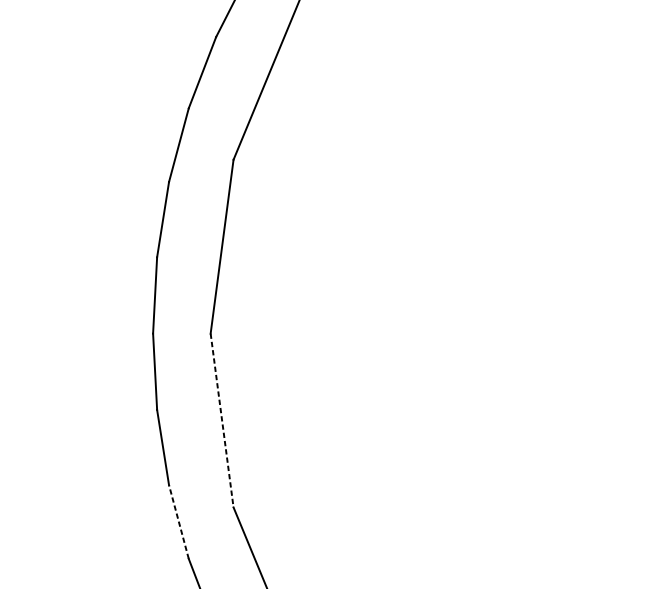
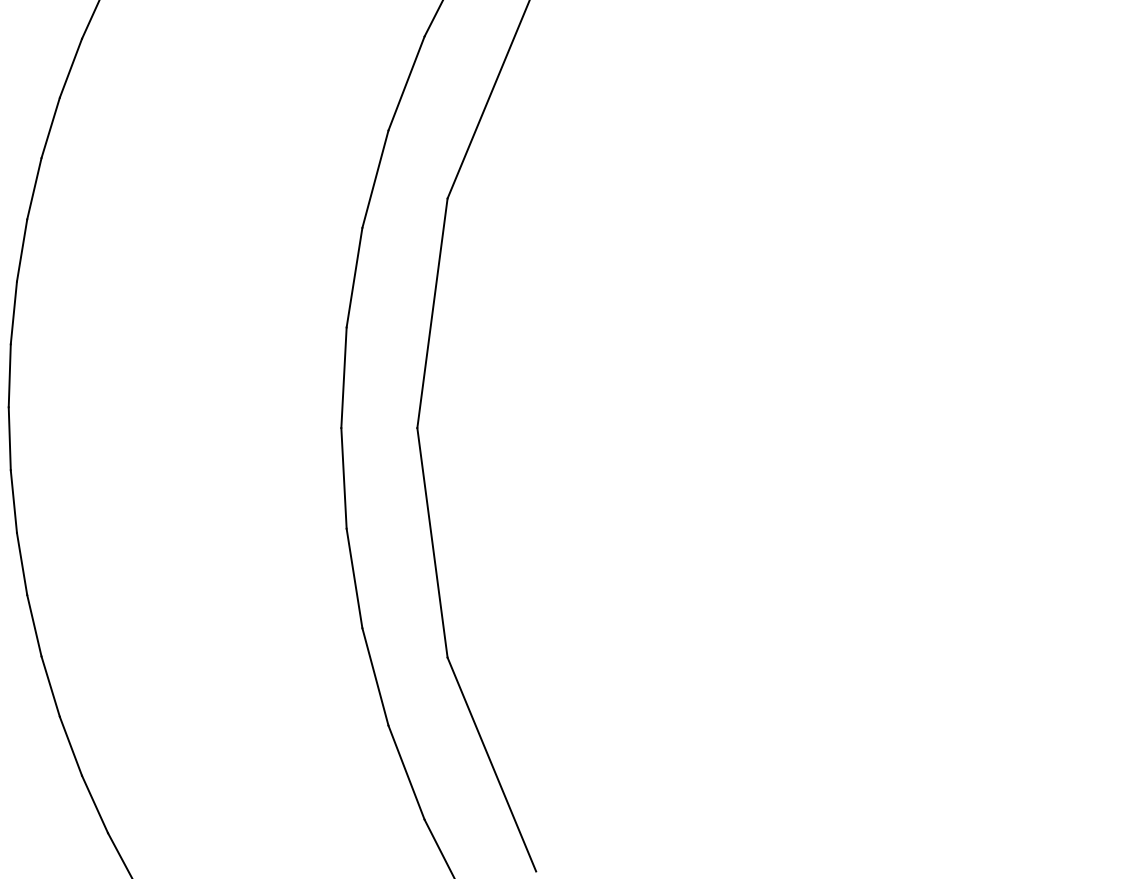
line: (222, 420) -> (432, 542), dashed -> solid
line: (178, 521) -> (375, 676), dashed -> solid

